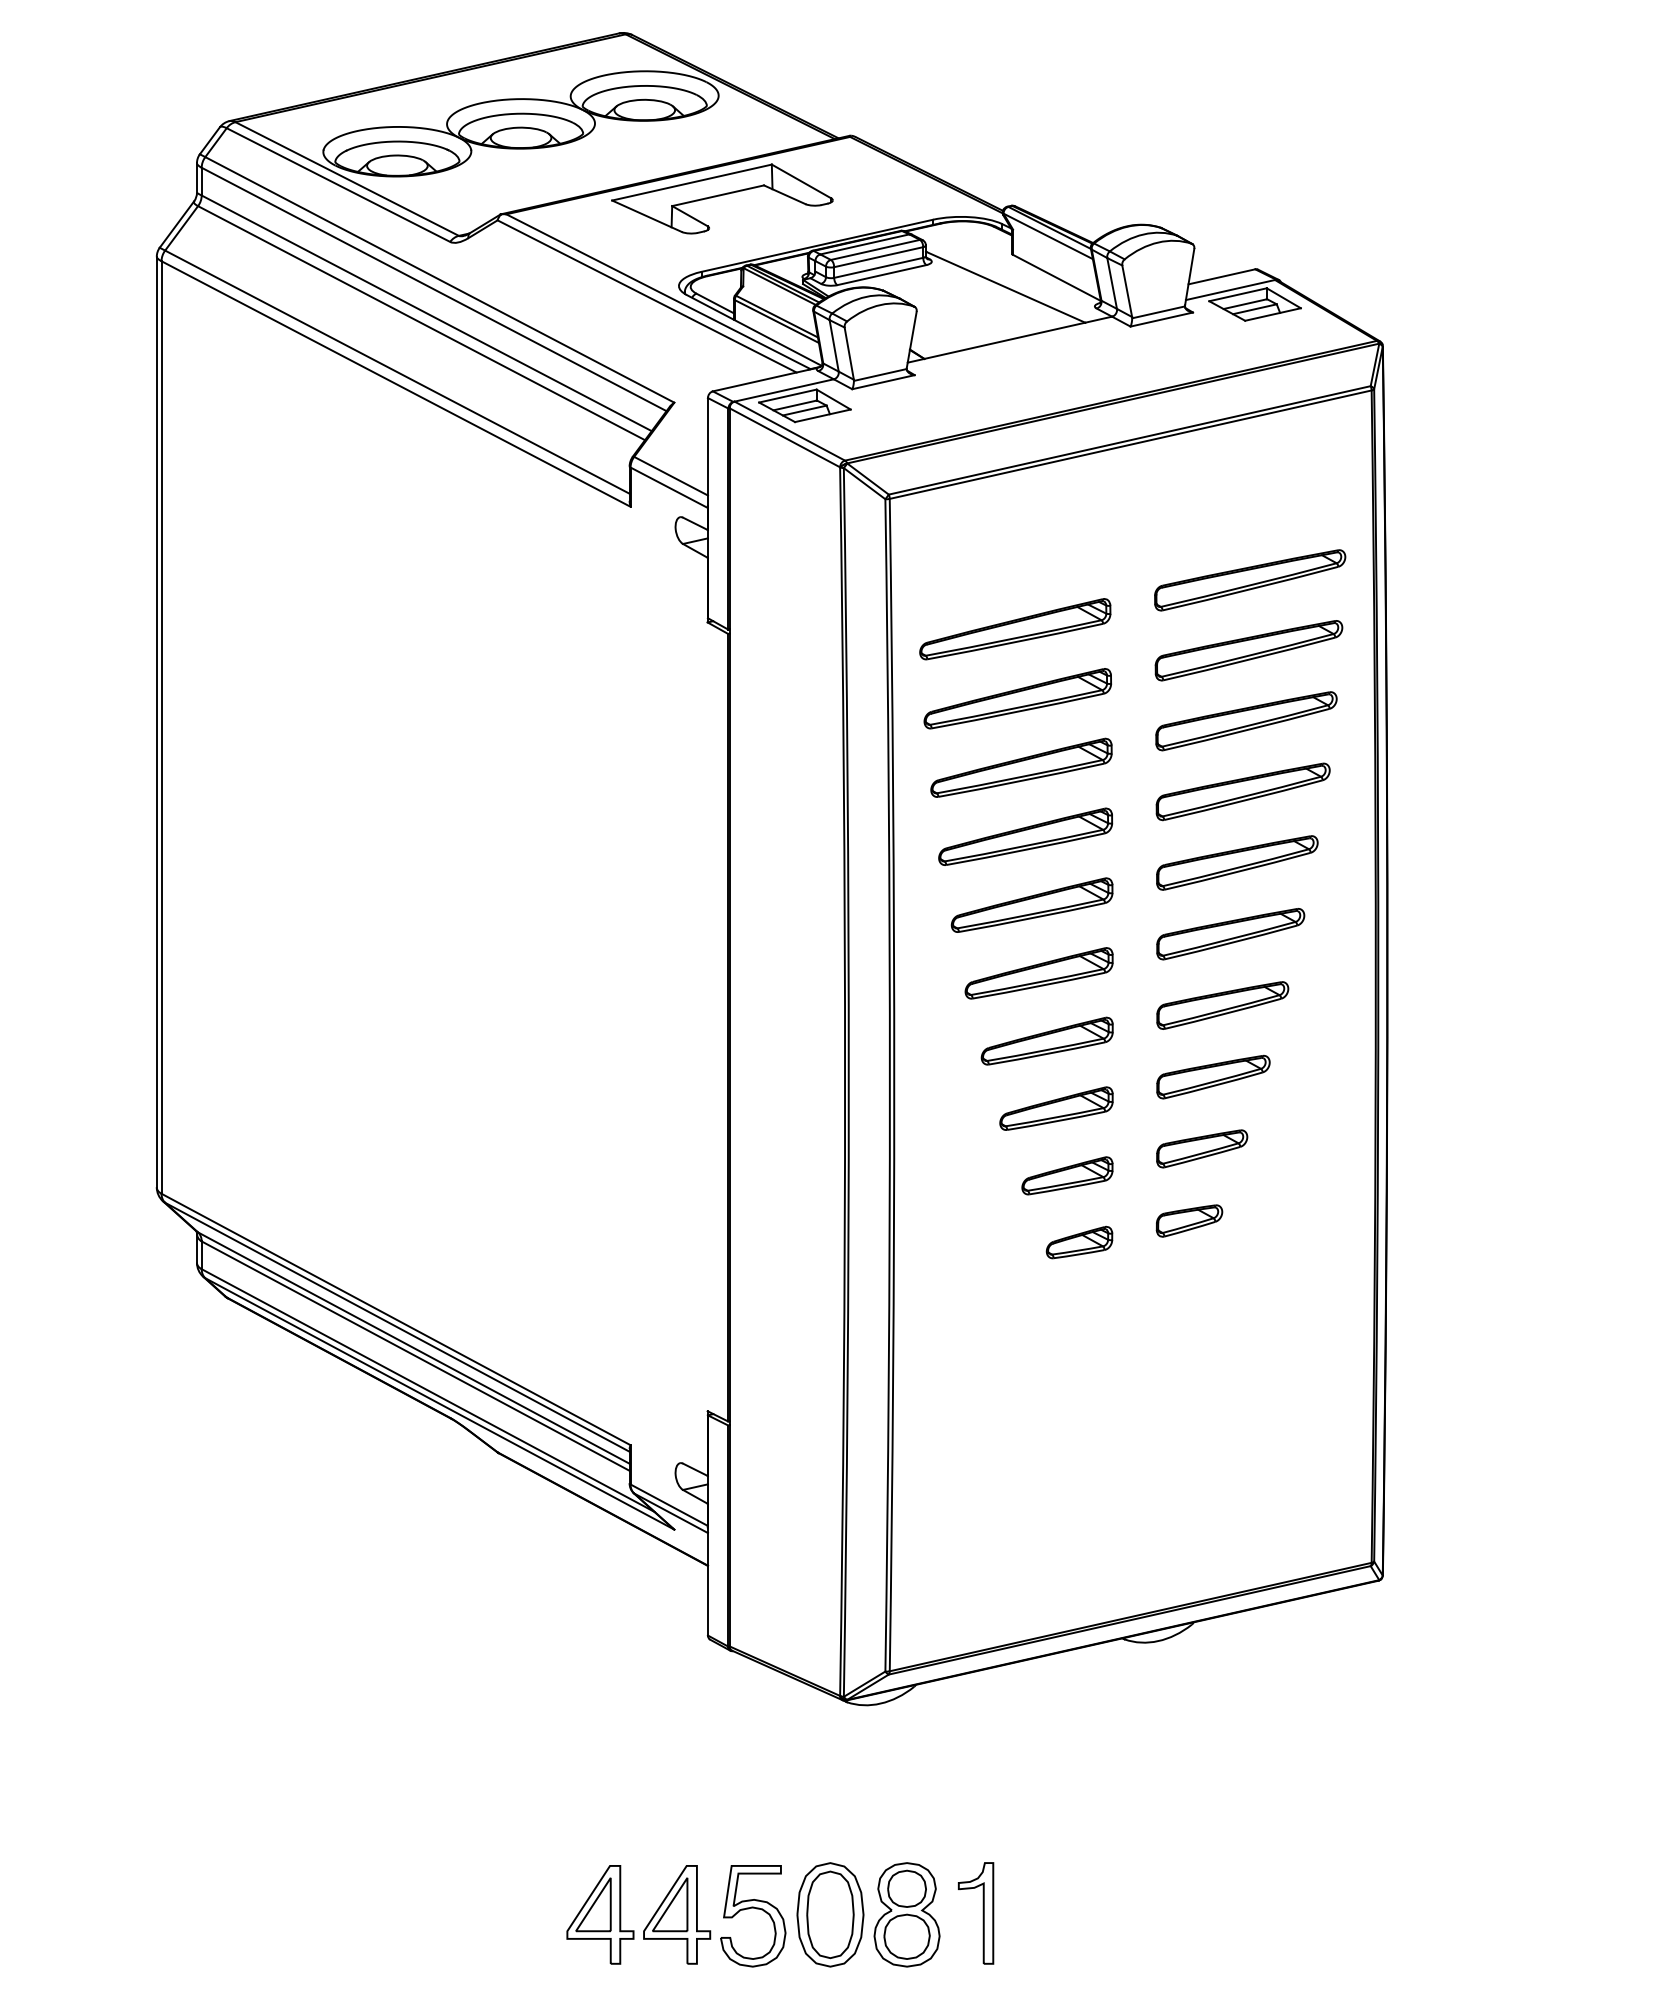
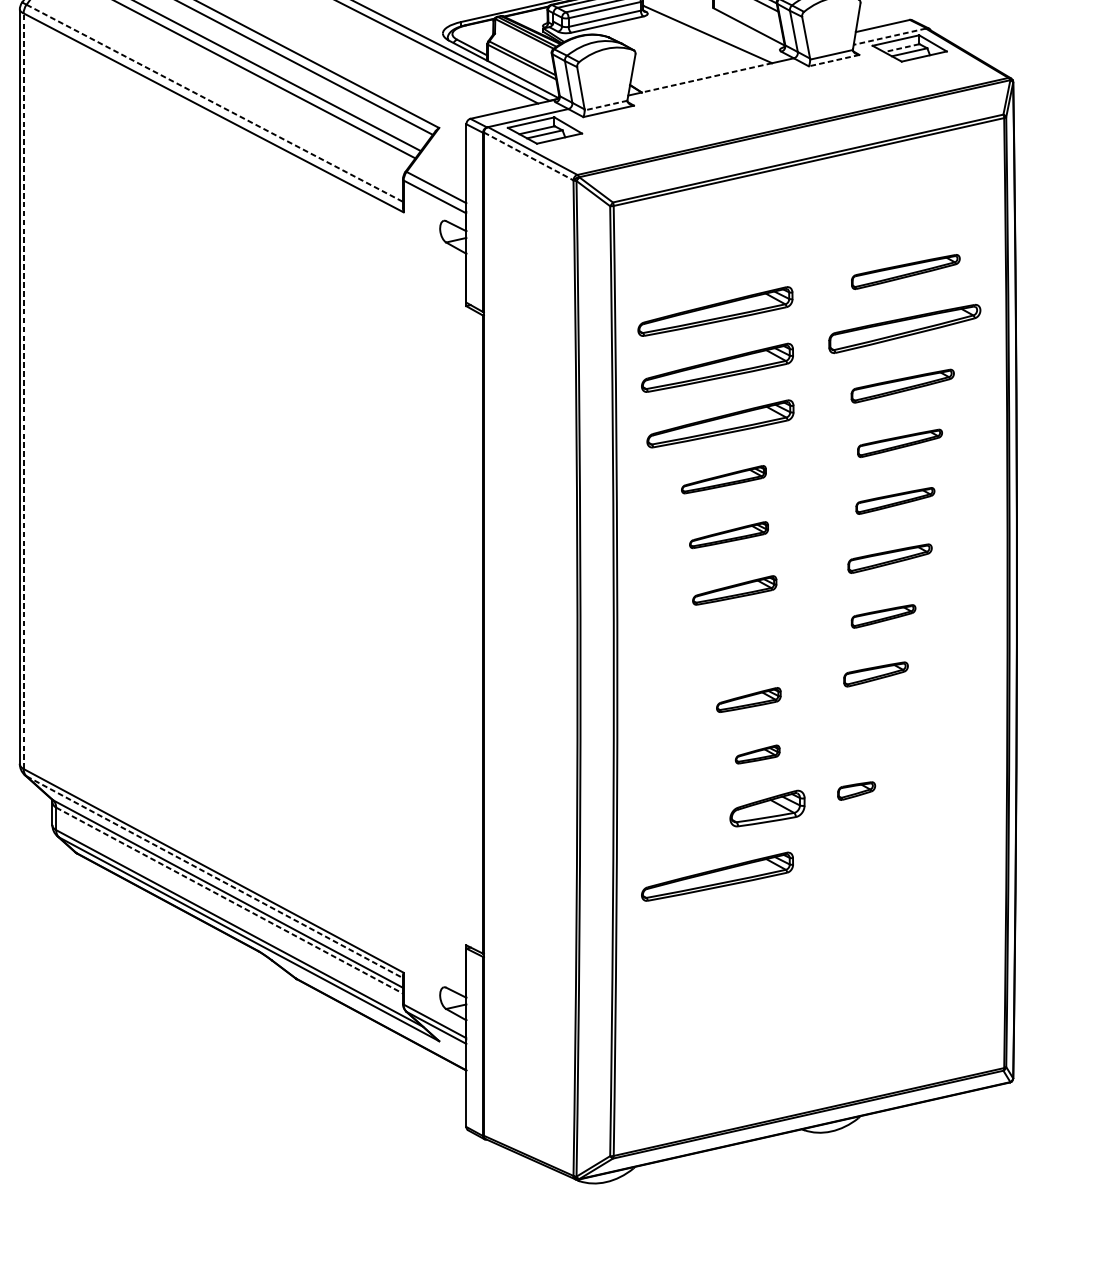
line: (1230, 290) -> (889, 37), solid -> dashed
line: (1244, 304) -> (901, 48), solid -> dashed
line: (1161, 319) -> (833, 60), solid -> dashed
line: (1004, 340) -> (706, 77), solid -> dashed
line: (397, 372) -> (214, 103), solid -> dashed
line: (879, 375) -> (605, 105), solid -> dashed
line: (784, 437) -> (528, 156), solid -> dashed
part: (1250, 580) -> (906, 272), size x0.7
part: (1246, 721) -> (902, 386), size x0.7
line: (161, 727) -> (23, 391), solid -> dashed
part: (1242, 791) -> (899, 443), size x0.6
part: (1025, 836) -> (723, 479), size x0.6
part: (1237, 862) -> (895, 500), size x0.6
part: (1031, 904) -> (728, 534), size x0.6
part: (1230, 934) -> (889, 558), size x0.7
part: (1038, 973) -> (734, 590), size x0.7
part: (1222, 1005) -> (883, 616), size x0.6
part: (1046, 1040) -> (740, 644), removed
part: (1213, 1076) -> (876, 673), size x0.7
part: (1056, 1108) -> (748, 699), size x0.7
part: (1202, 1148) -> (867, 732), removed
part: (1067, 1175) -> (757, 754), size x0.6
part: (1189, 1220) -> (856, 790), size x0.7
part: (1079, 1242) -> (767, 808), size x1.4
part: (1017, 1326) -> (717, 876), added
line: (397, 1327) -> (214, 877), solid -> dashed
line: (415, 1356) -> (229, 900), solid -> dashed

